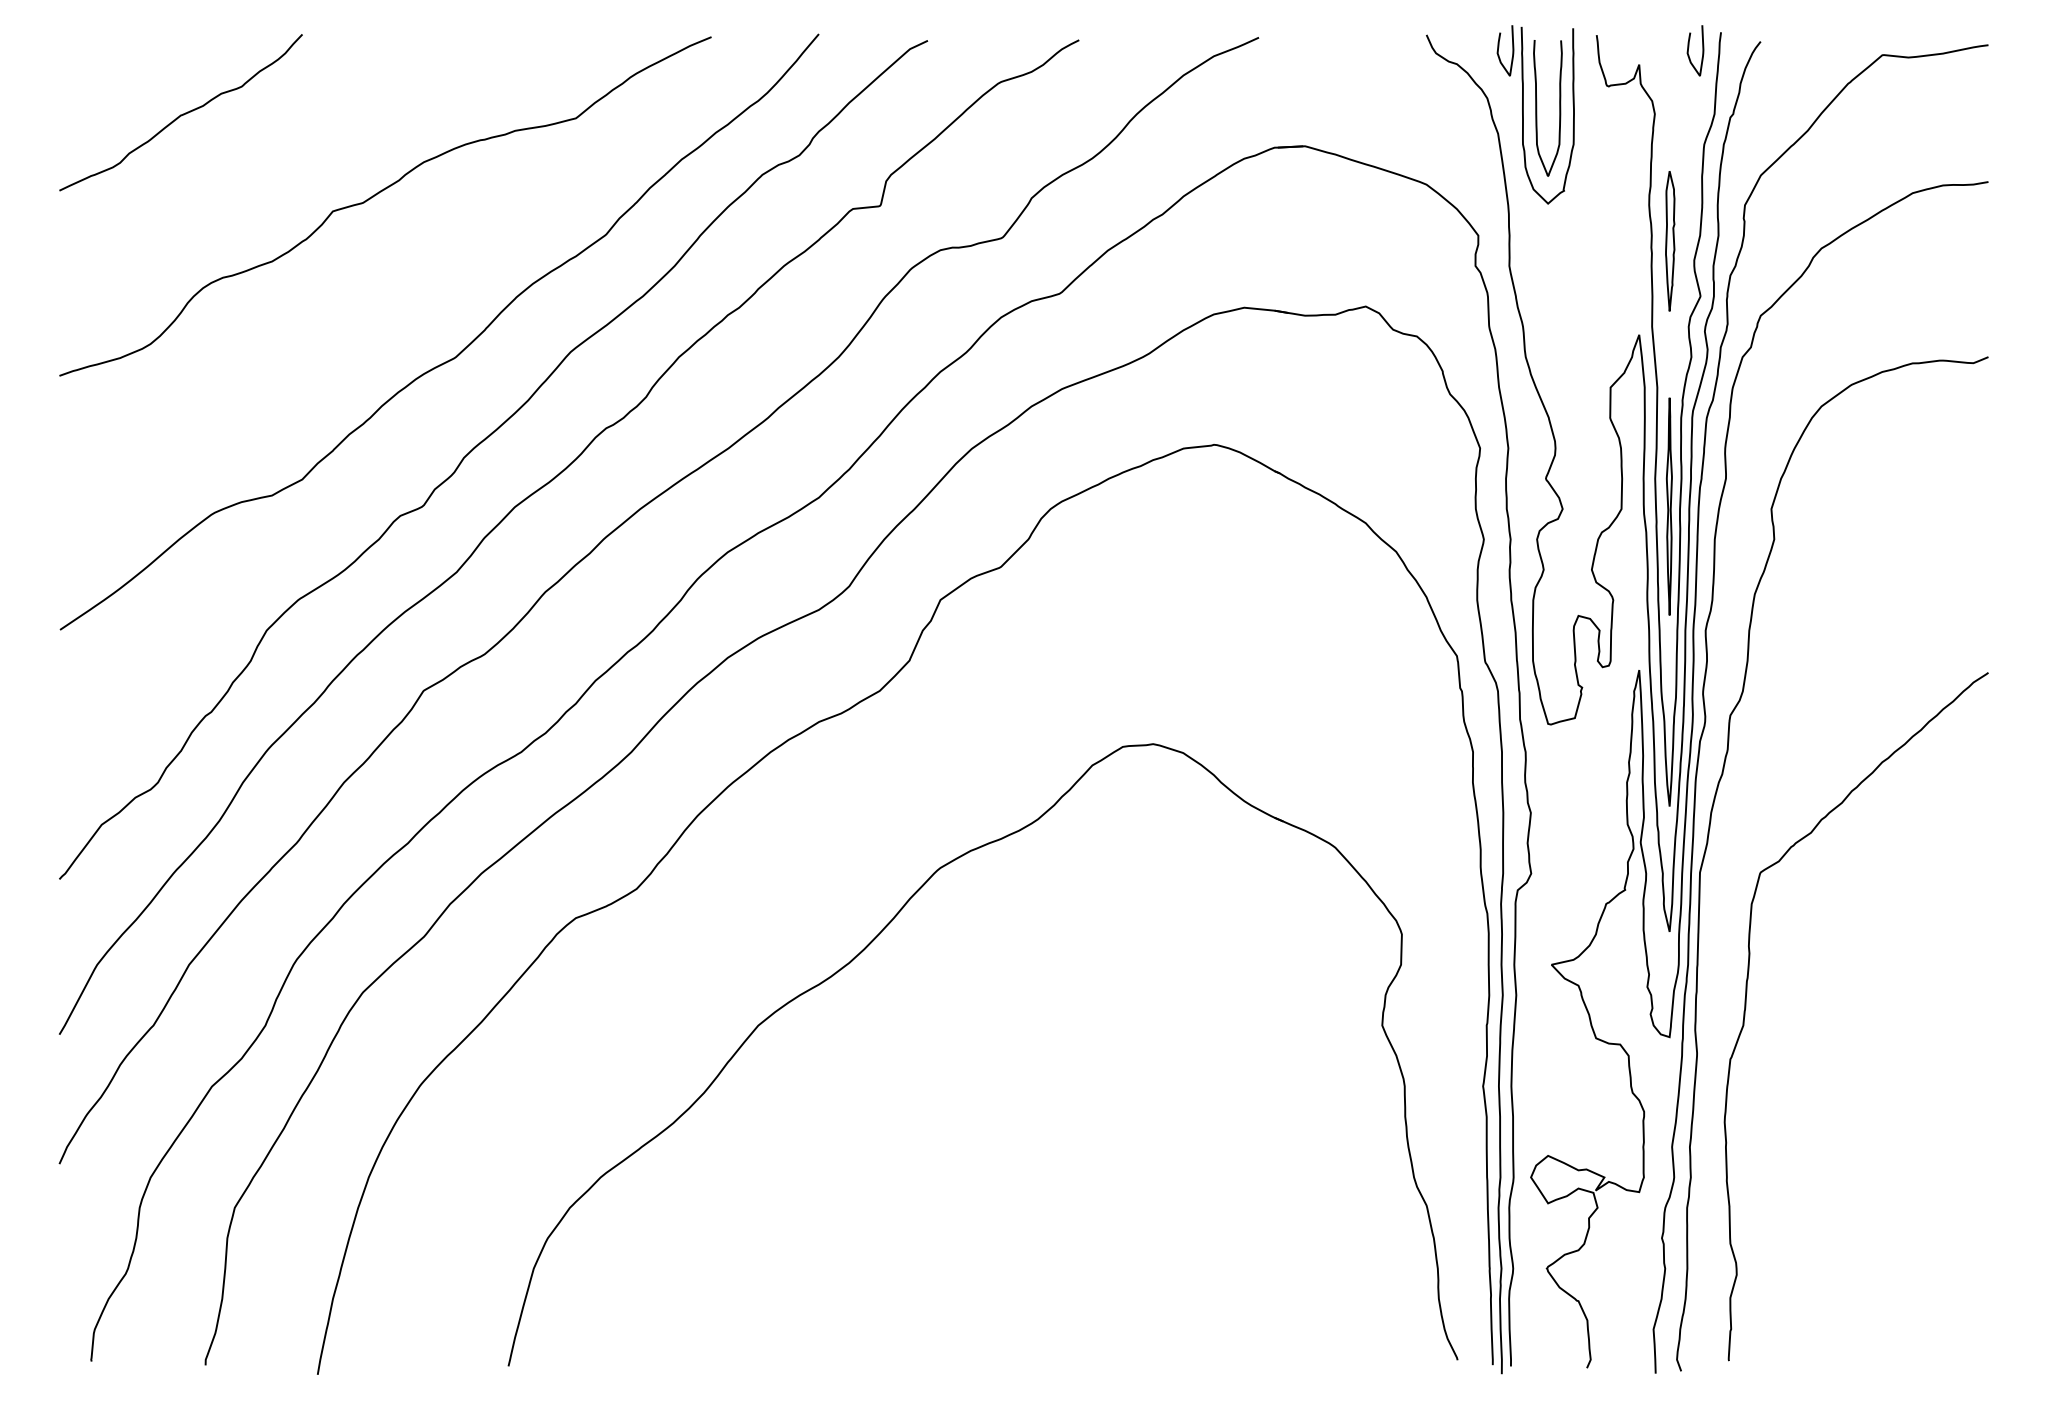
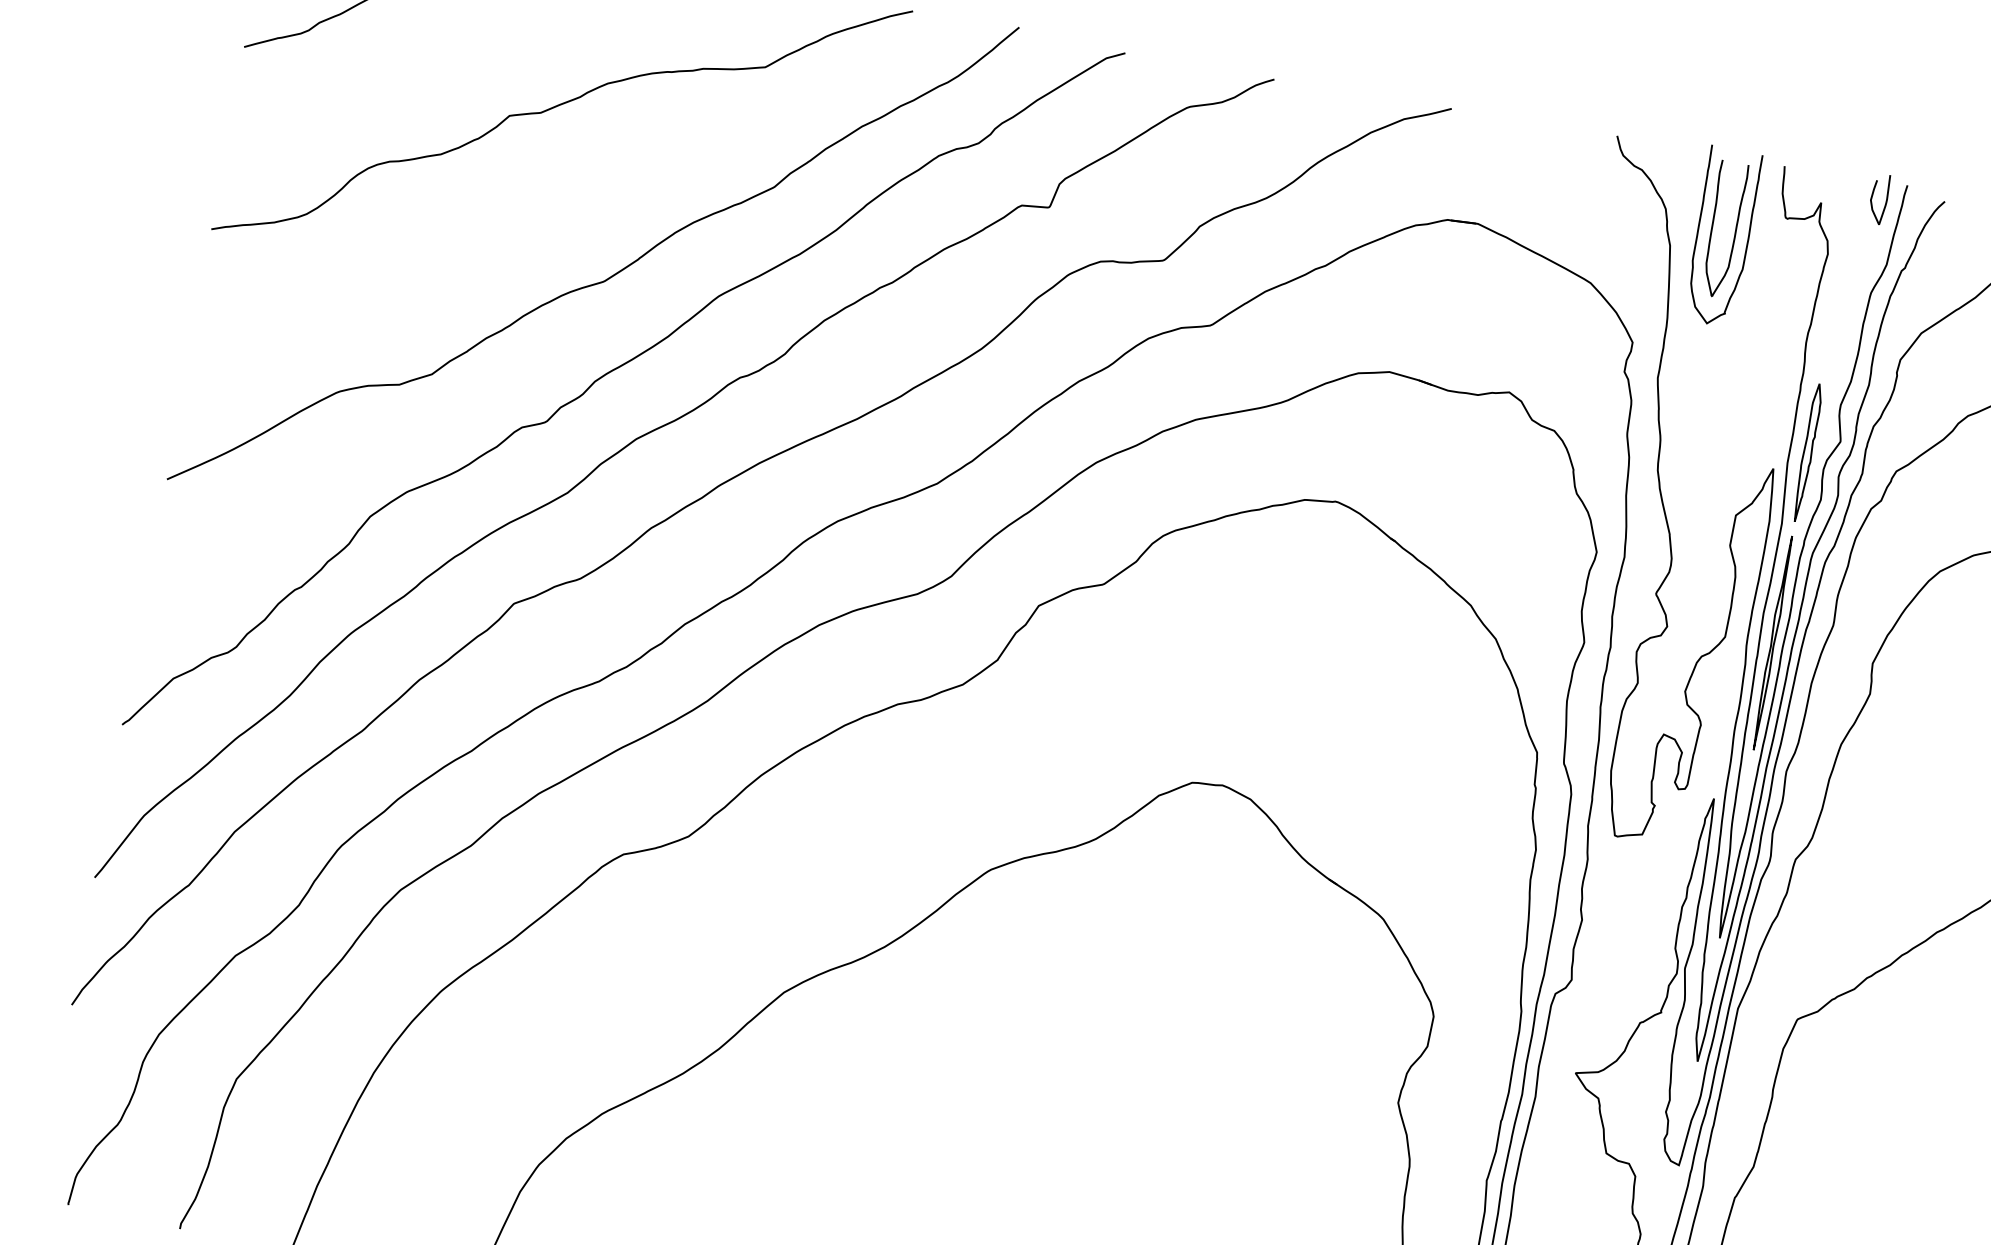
curve: (1499, 47) -> (1686, 161), removed
part: (1670, 241) -> (1807, 453), moved

